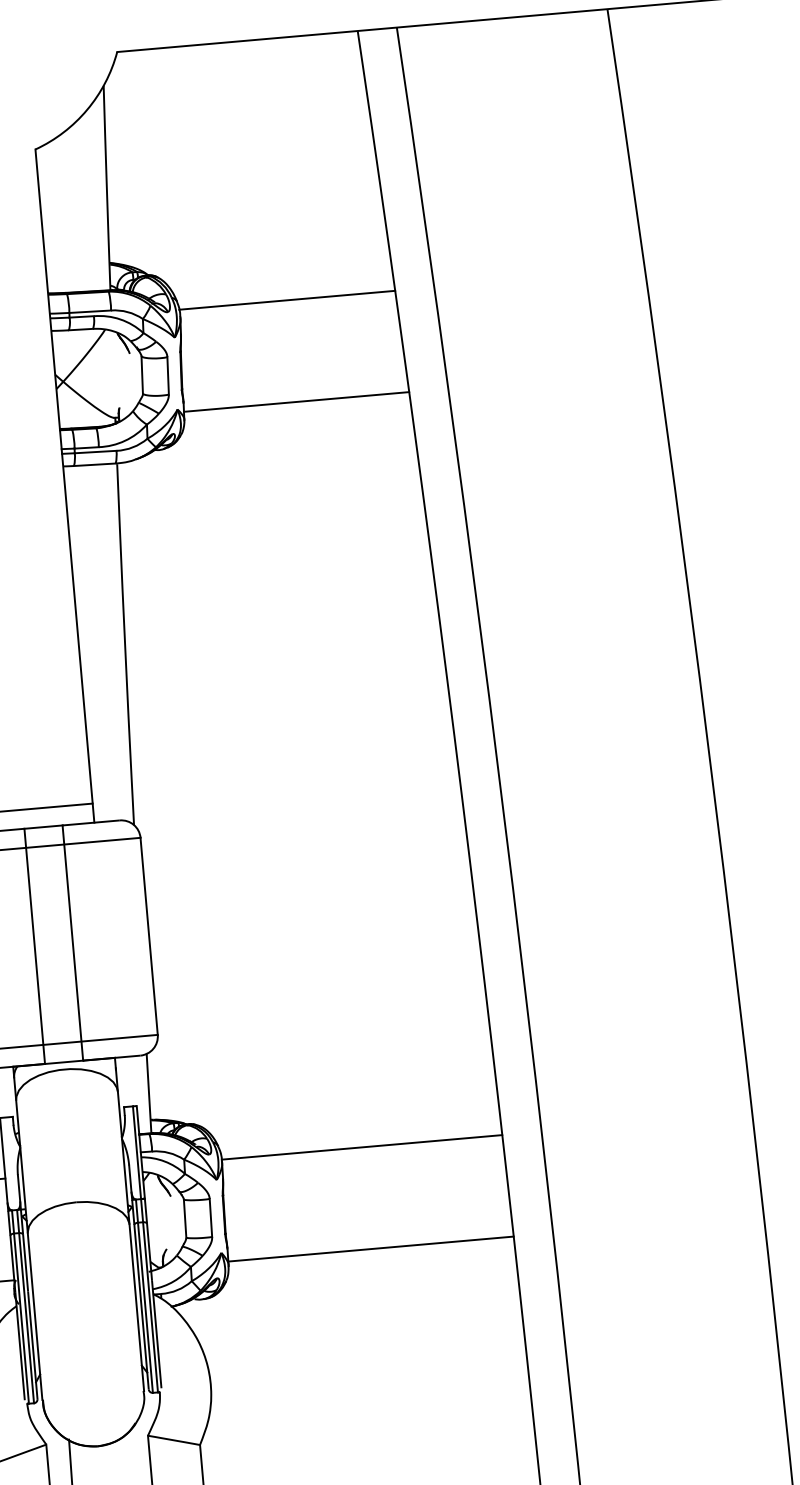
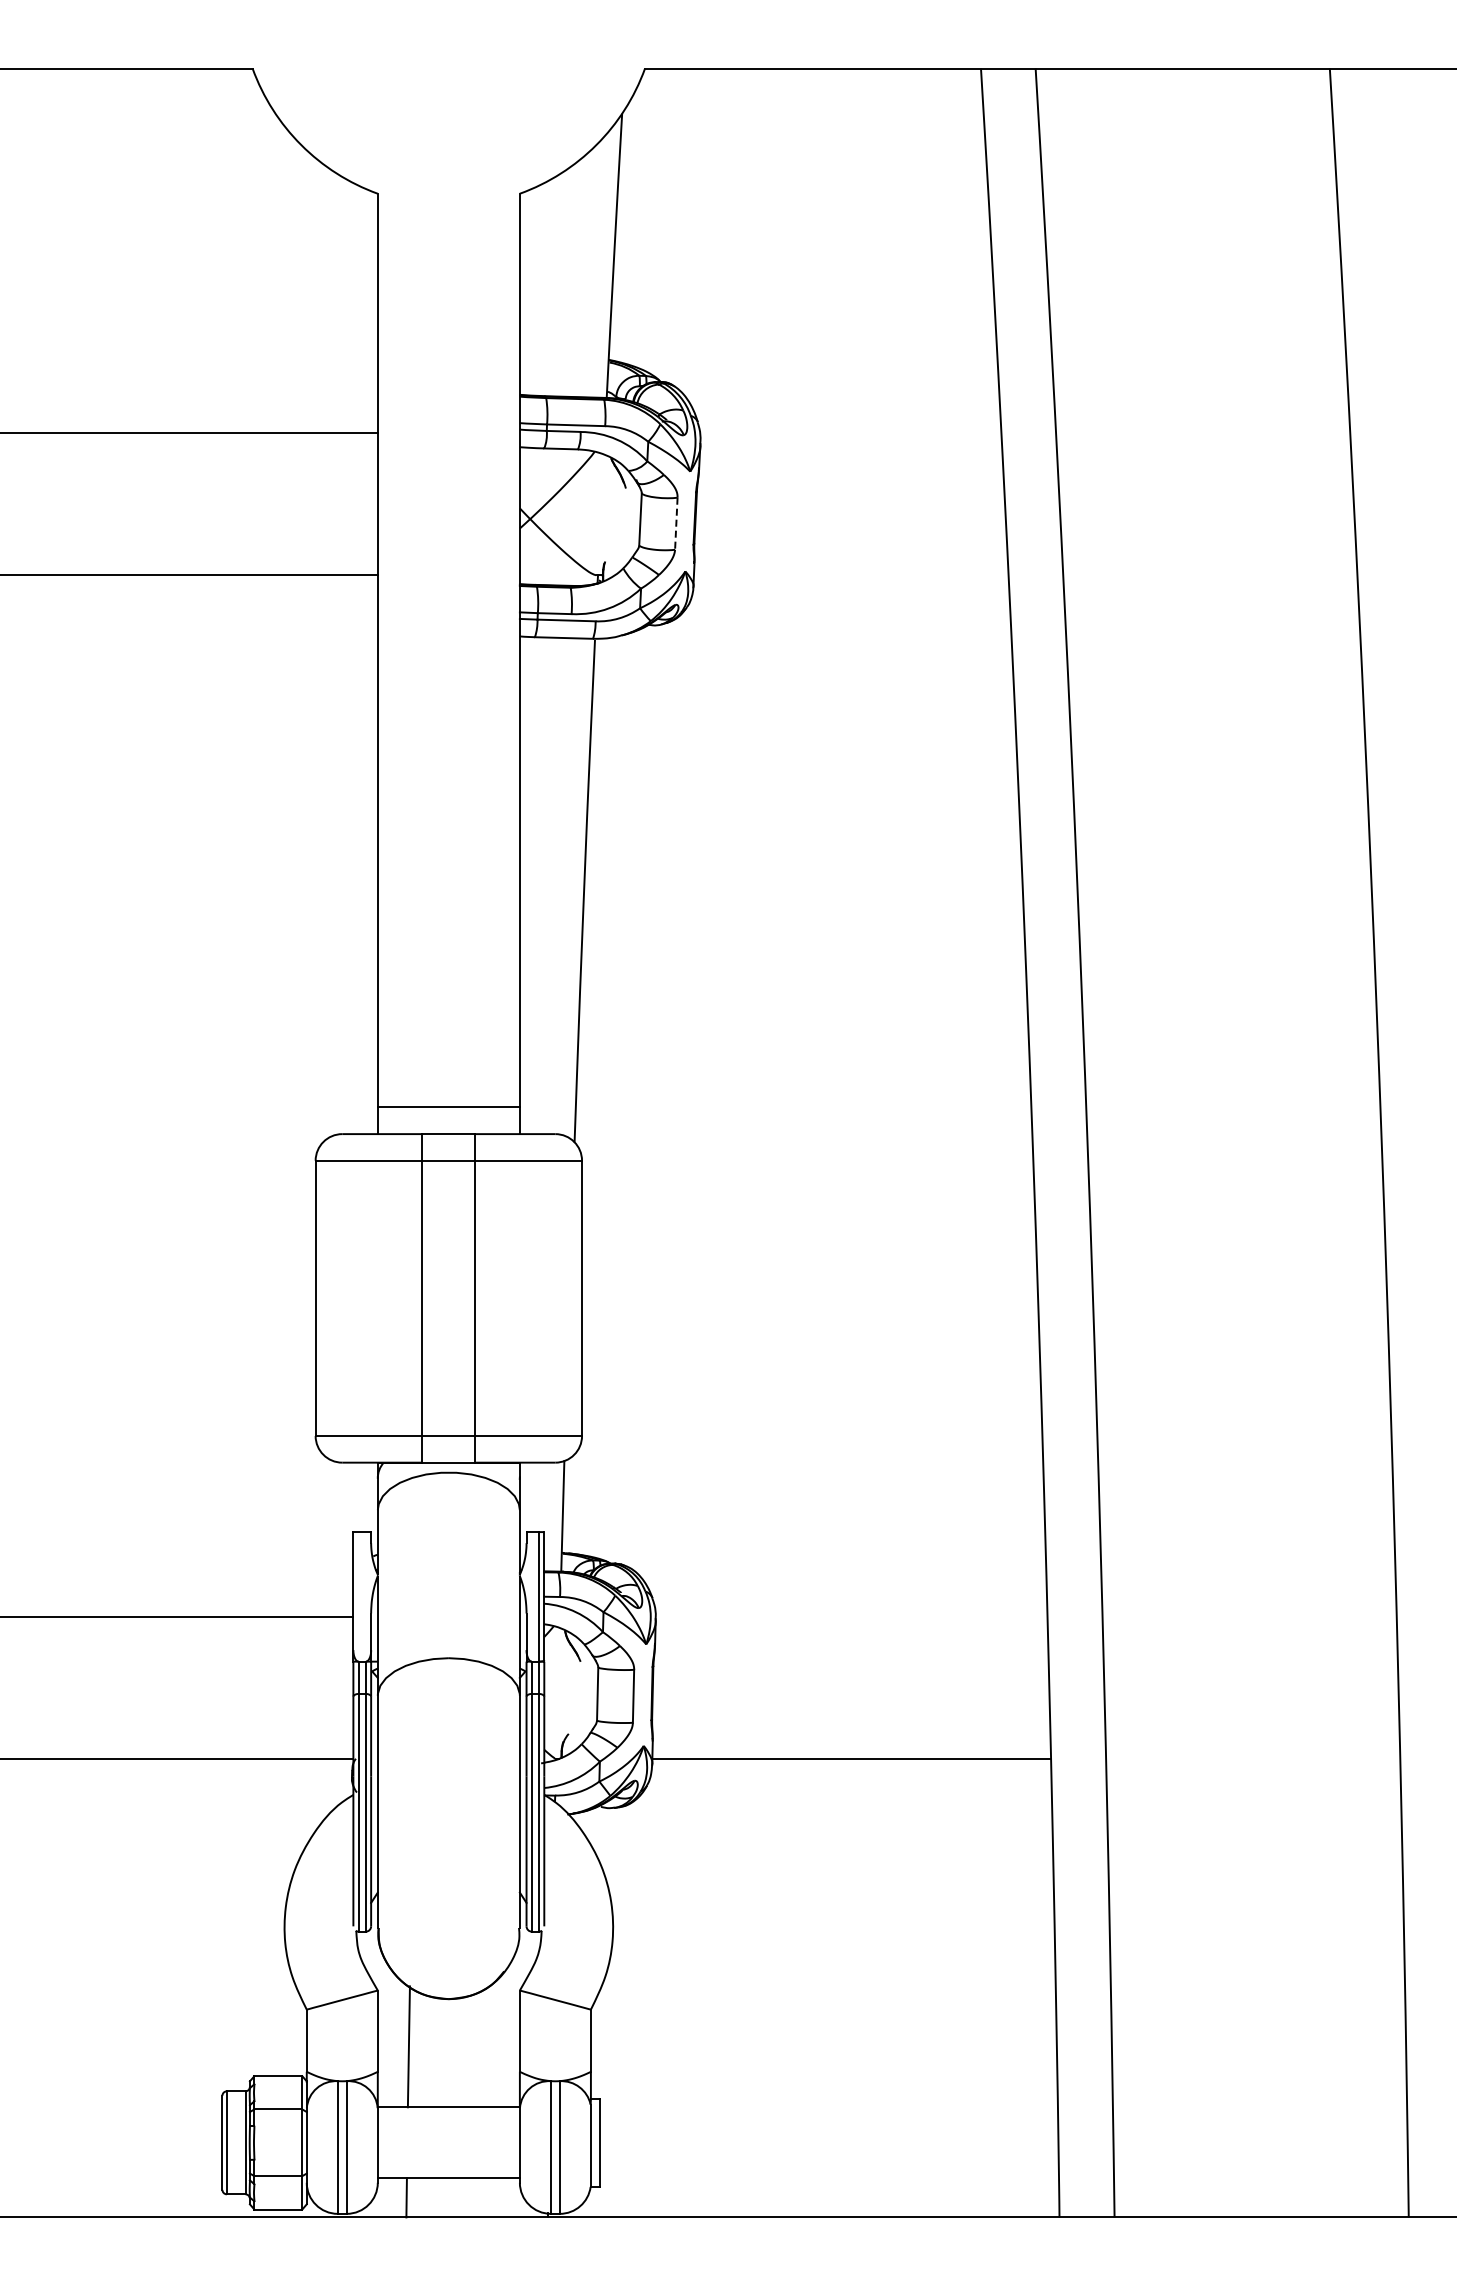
line: (287, 300) -> (850, 433), removed
line: (168, 376) -> (676, 524), solid -> dashed
line: (296, 402) -> (850, 575), removed
line: (361, 1147) -> (851, 1616), removed

